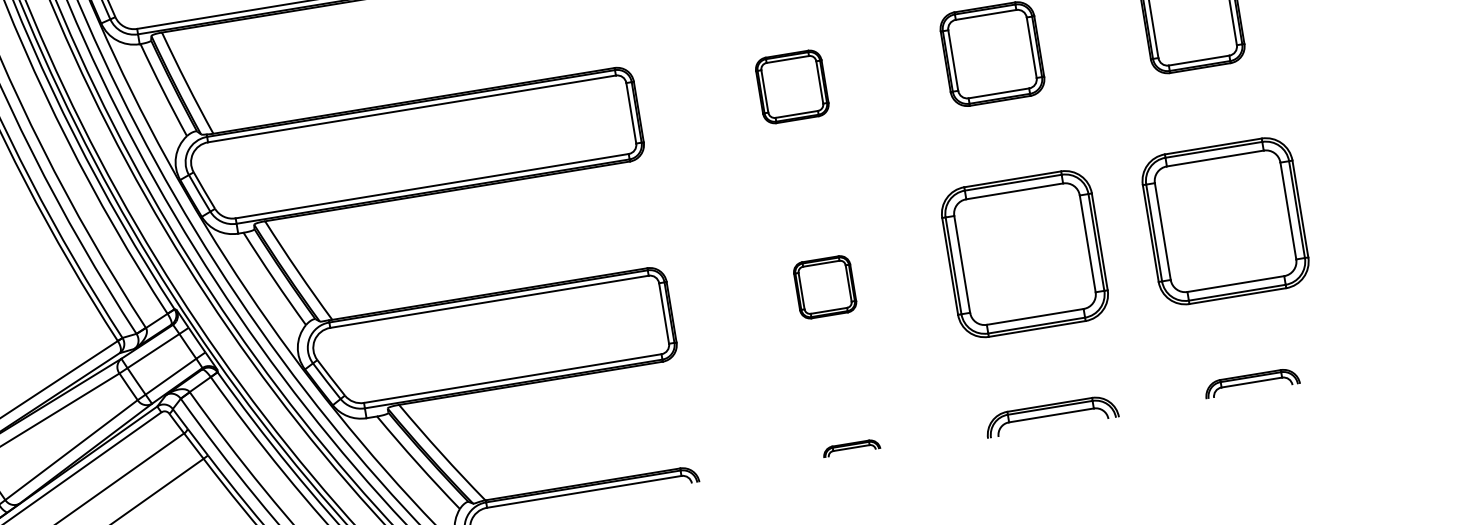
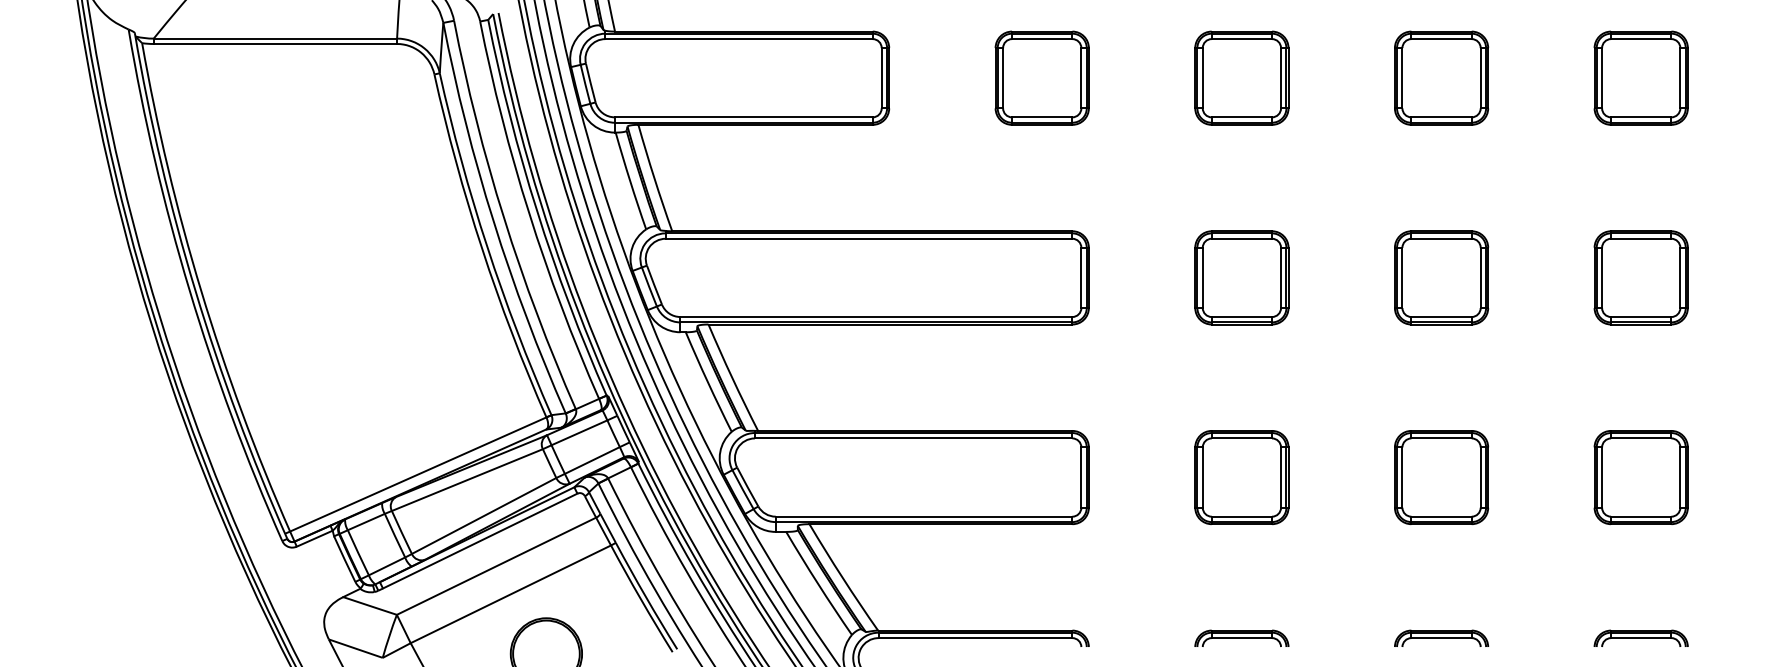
part: (791, 86) -> (1241, 277), size x1.43
part: (1224, 221) -> (1640, 477), size x0.62
part: (1025, 254) -> (1441, 477), size x0.62
part: (824, 287) -> (1241, 477), size x1.67
part: (1051, 414) -> (1441, 637), size x0.71
part: (850, 447) -> (1241, 637), size x1.67

